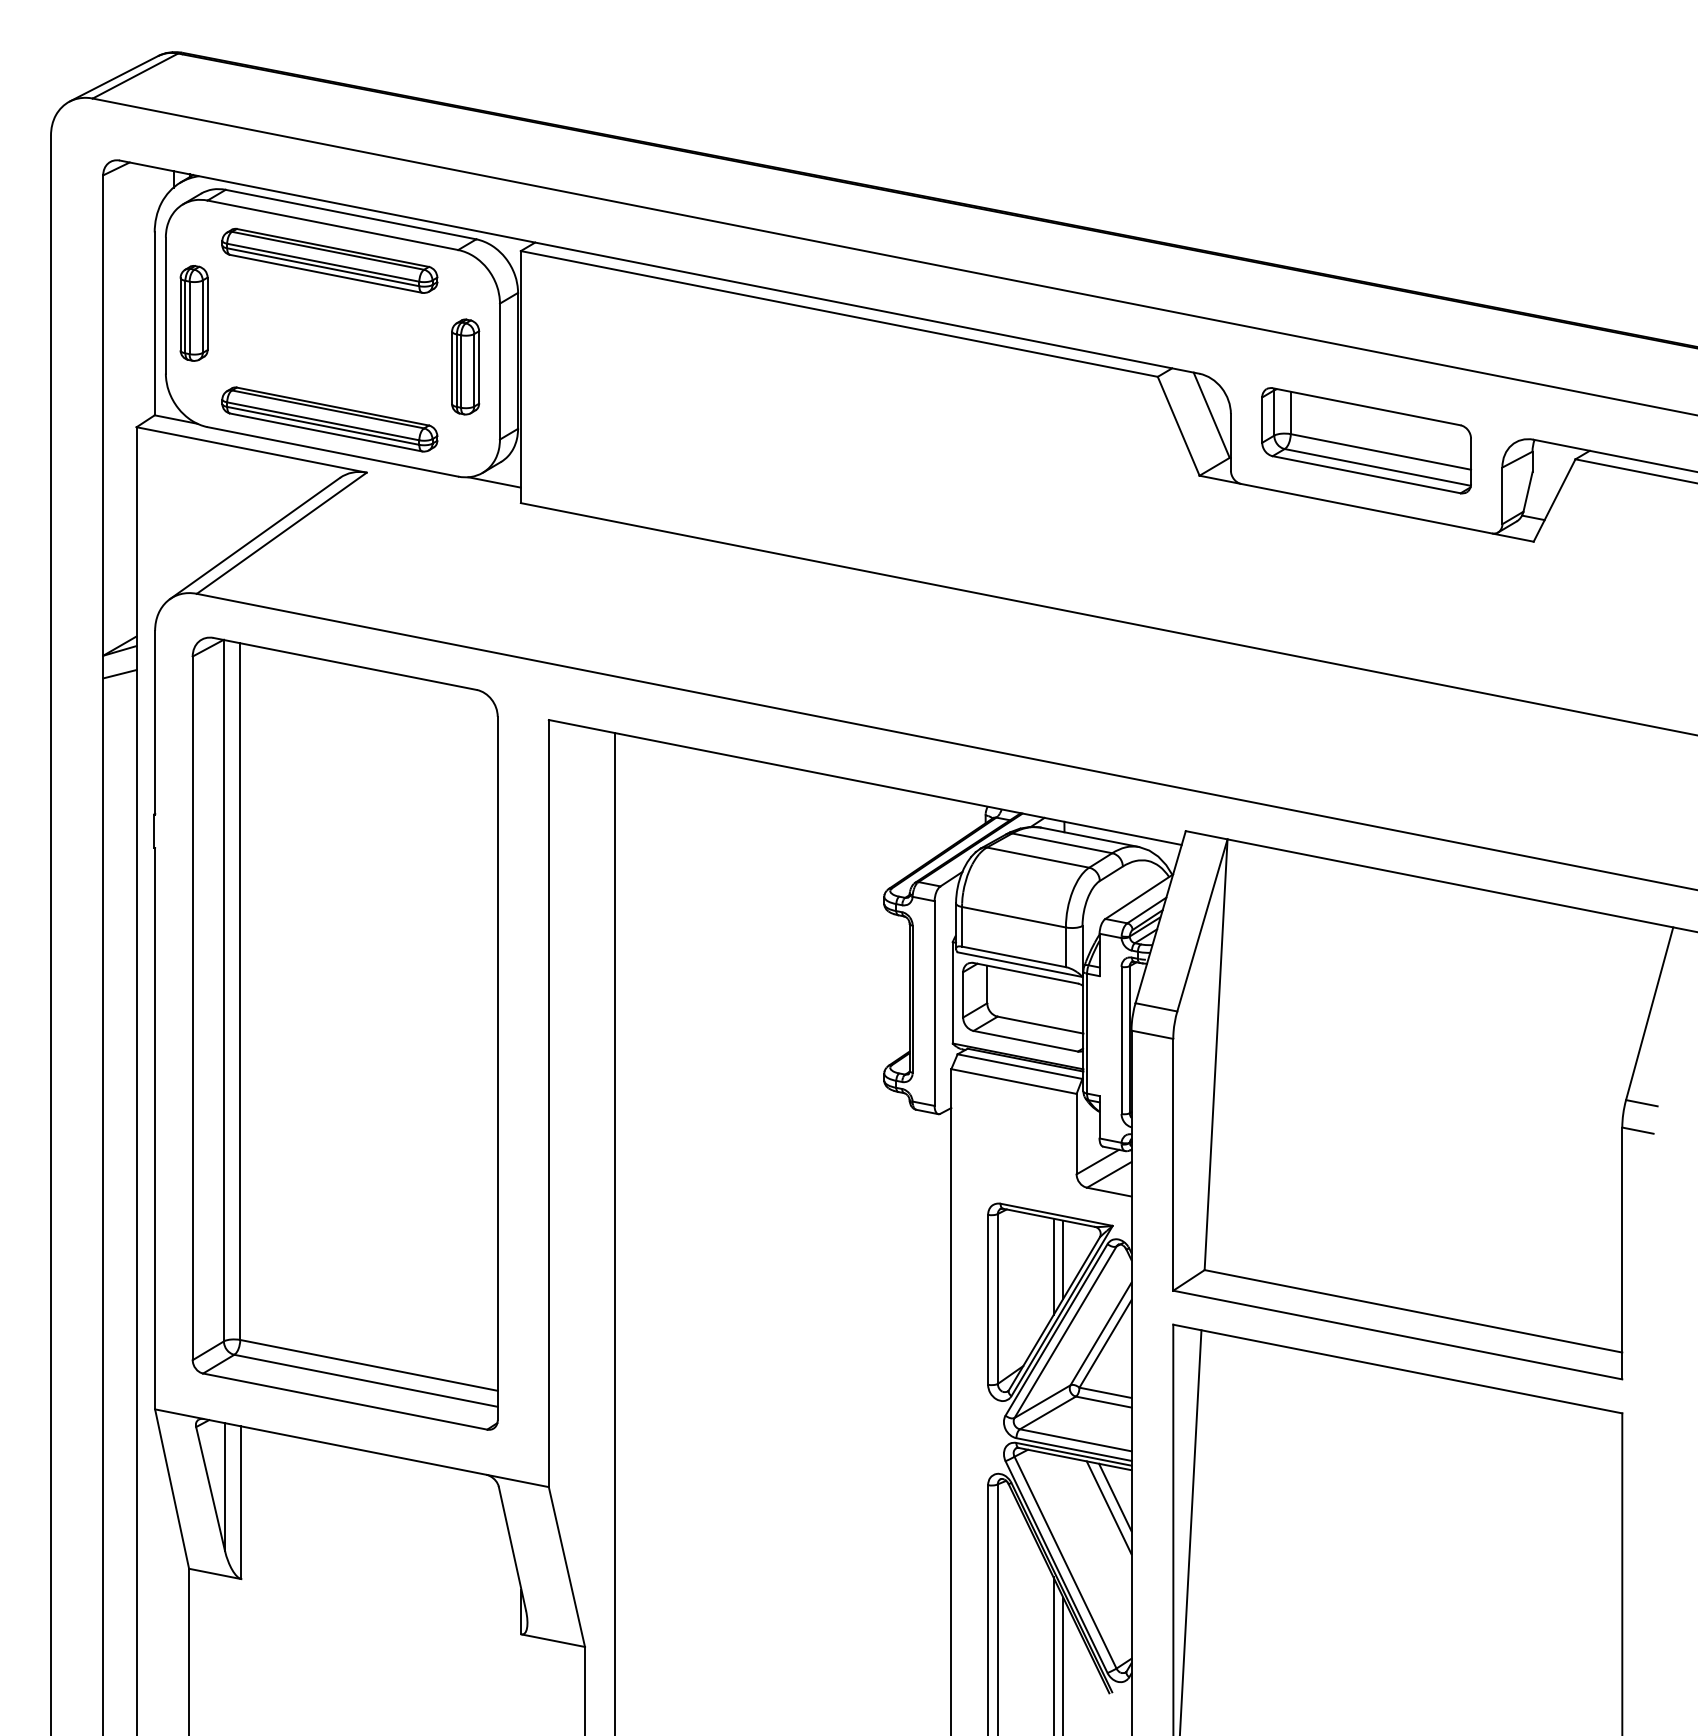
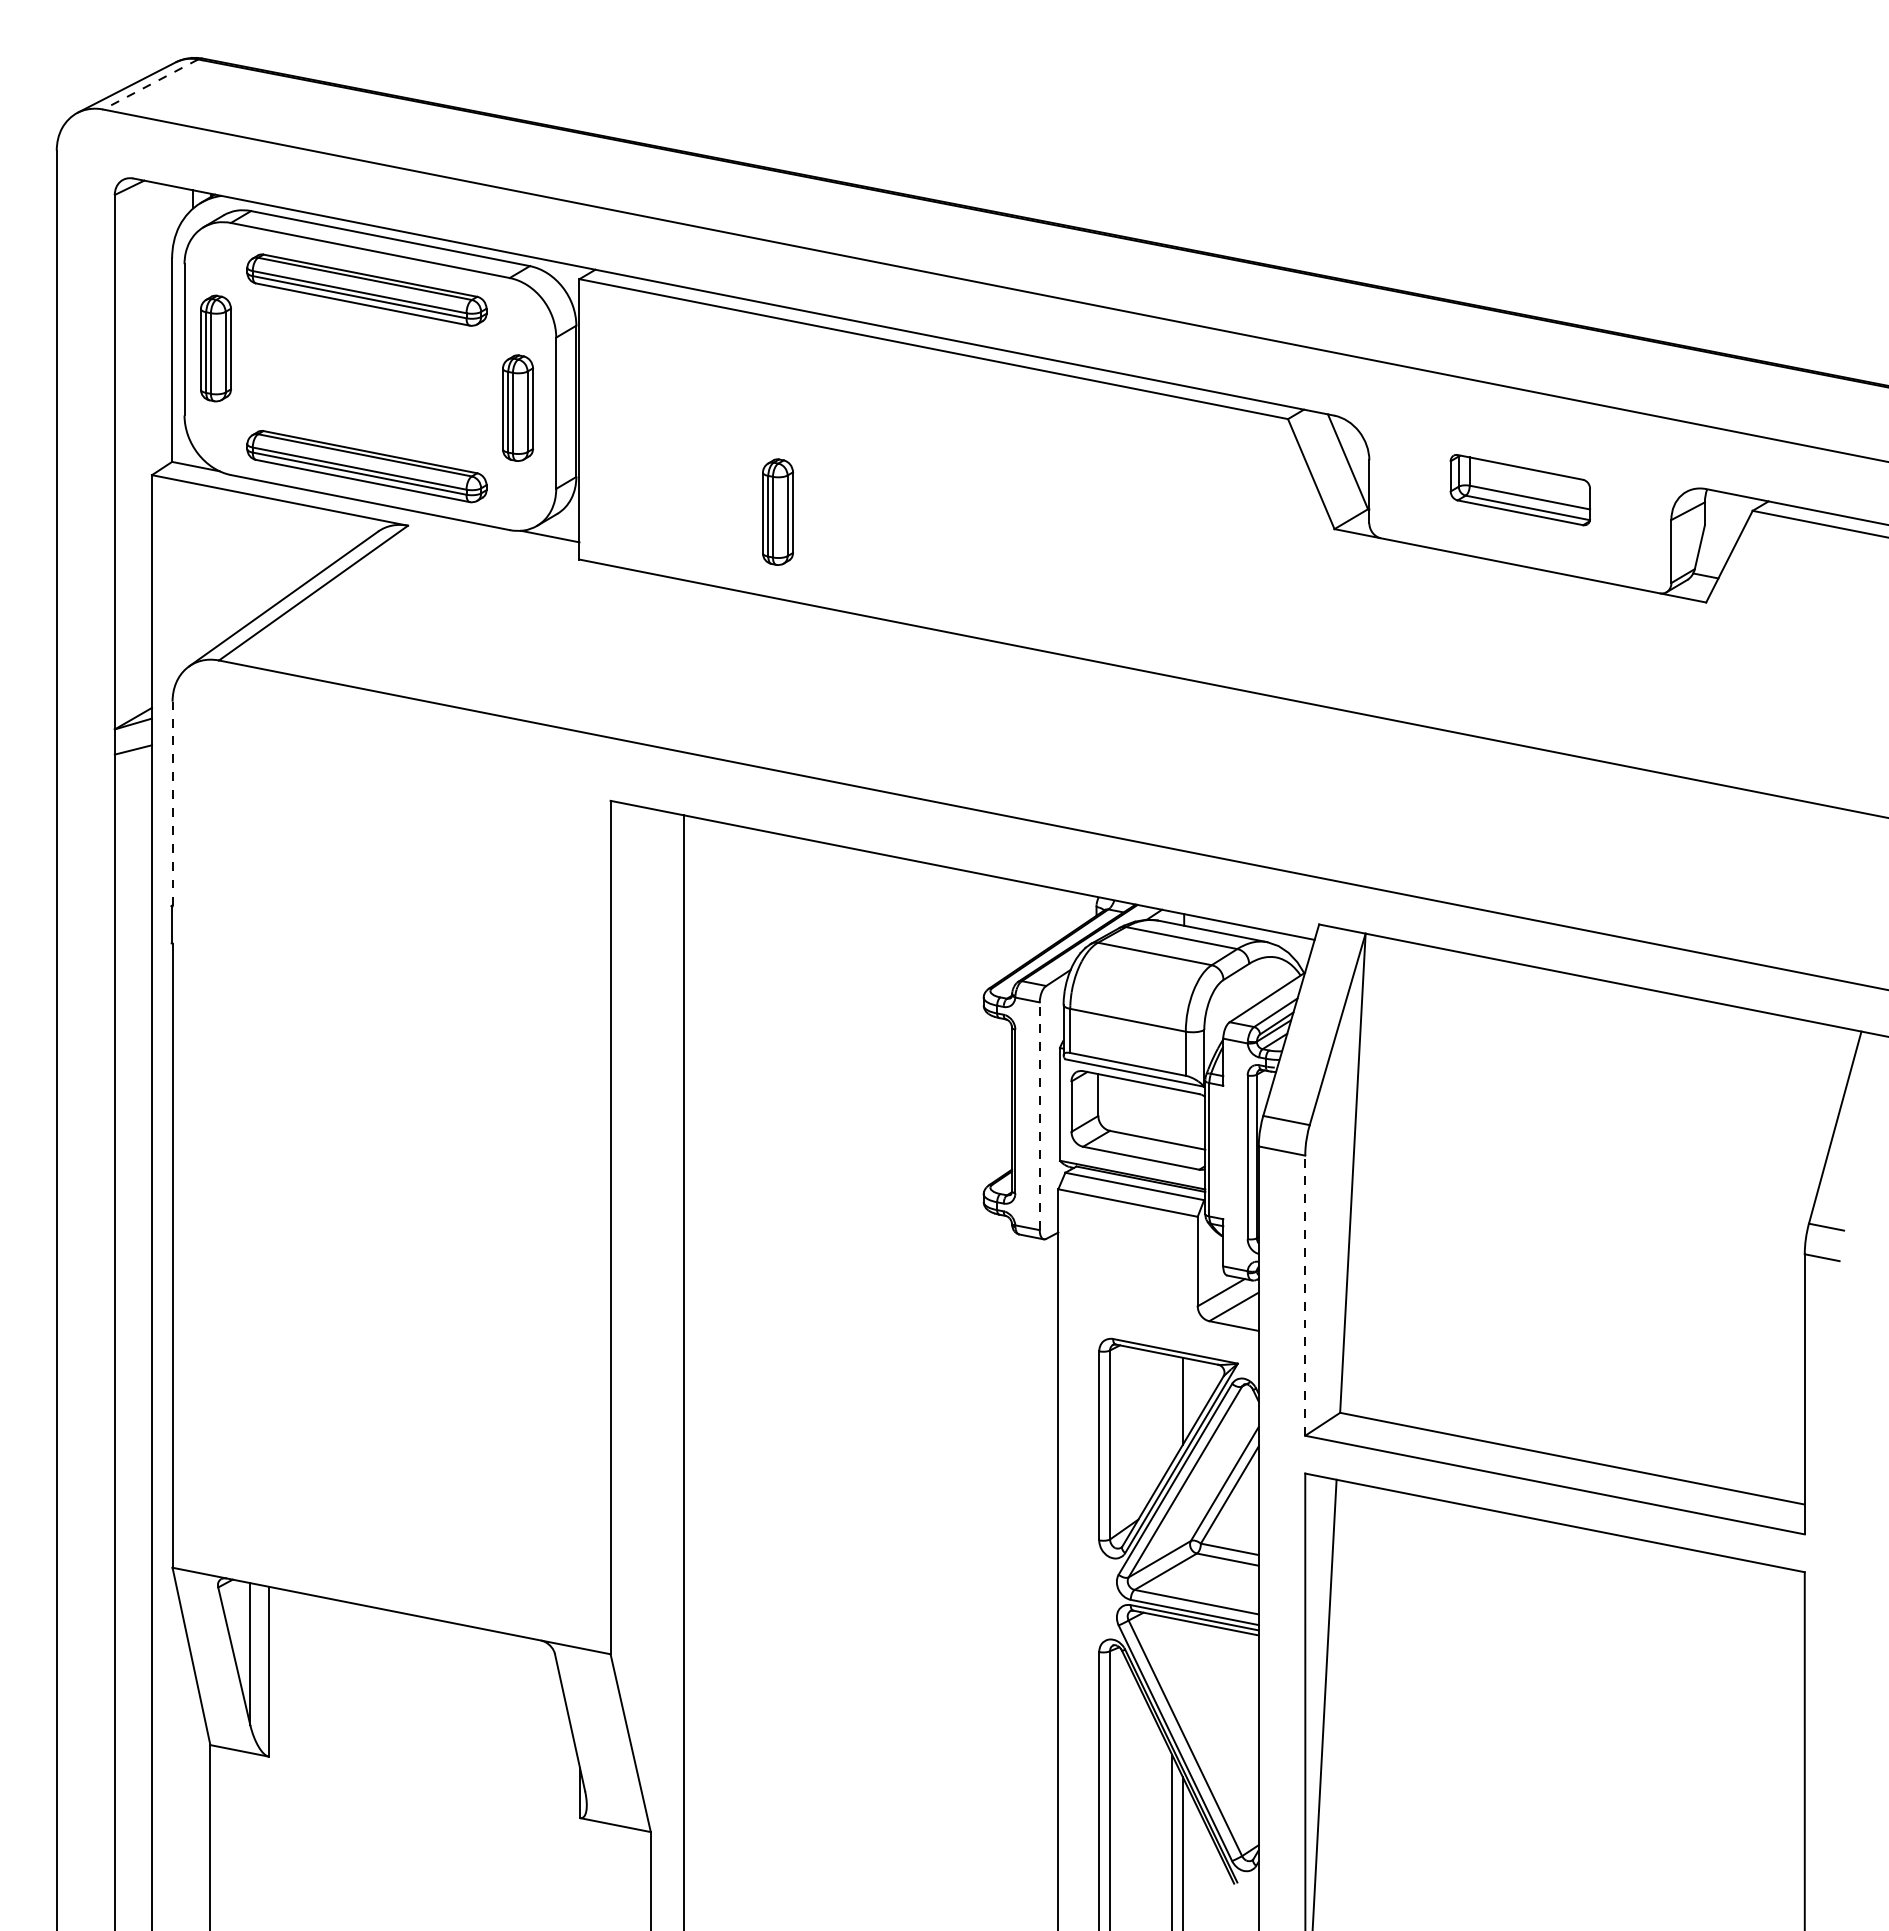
line: (135, 76) -> (150, 84), solid -> dashed
part: (1366, 440) -> (1520, 489), size x0.6
part: (699, 459) -> (778, 511), added
line: (155, 722) -> (172, 803), solid -> dashed
line: (934, 1003) -> (1039, 1116), solid -> dashed
part: (344, 1033) -> (383, 1149), removed
line: (1173, 1164) -> (1305, 1295), solid -> dashed
line: (1053, 1267) -> (1172, 1409), removed
line: (1115, 1497) -> (1240, 1665), removed
line: (1108, 1507) -> (1233, 1676), removed

